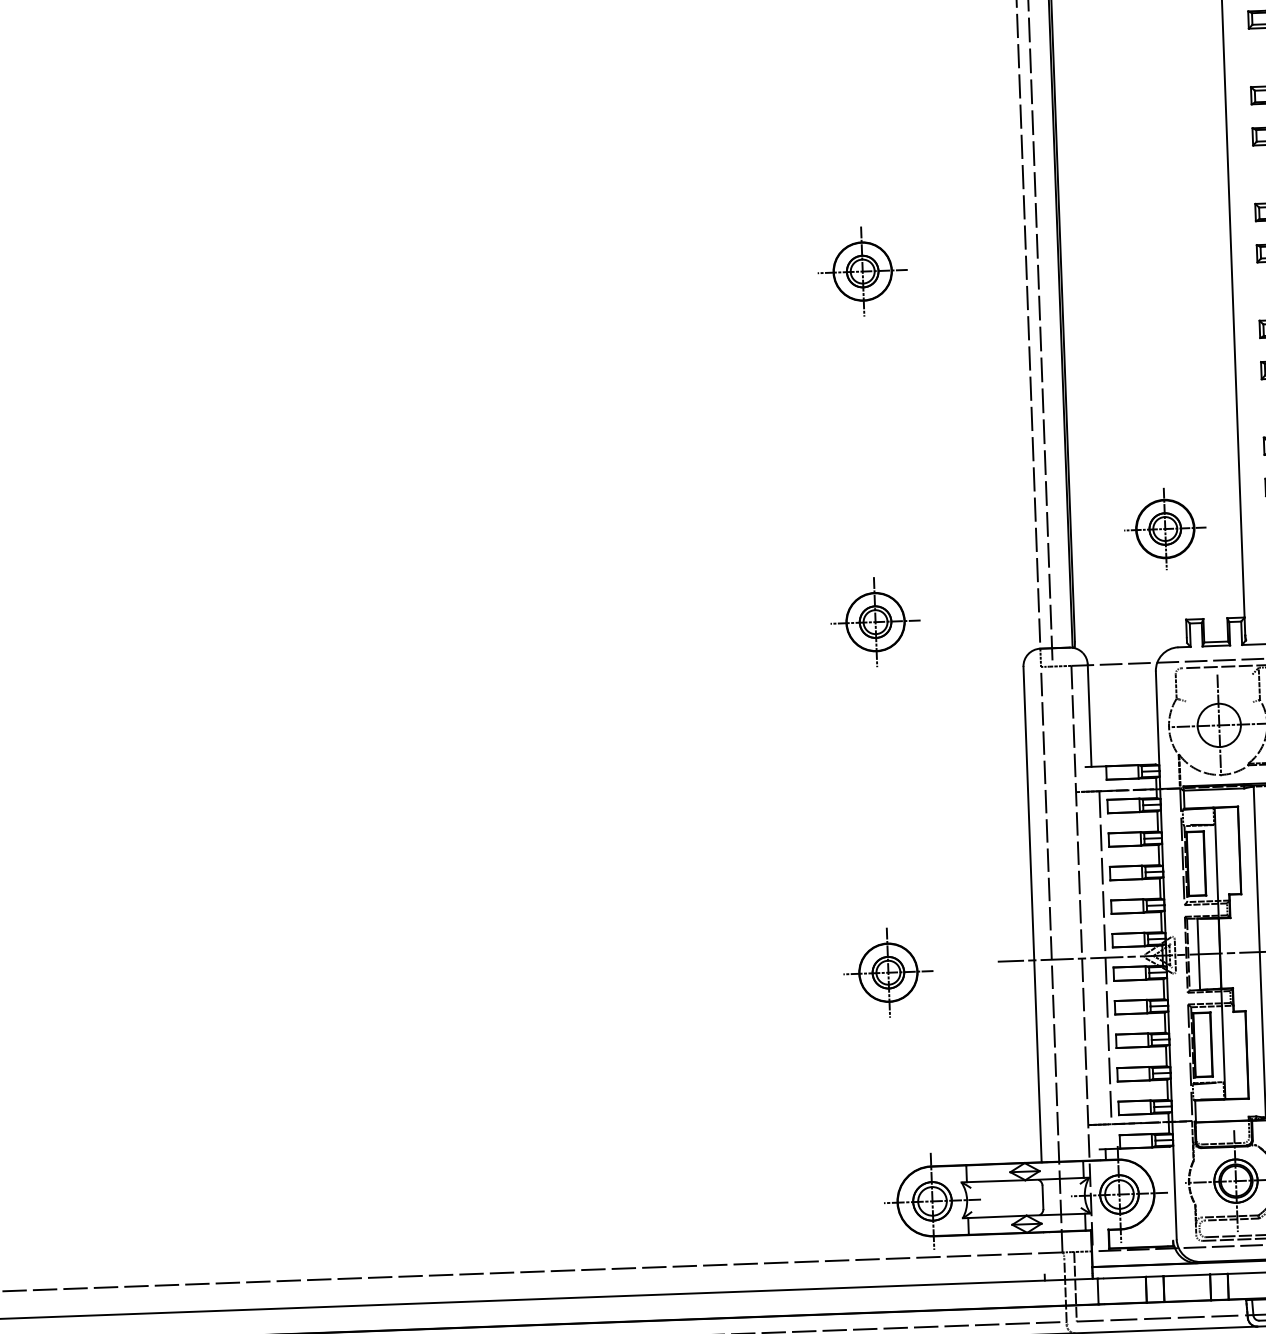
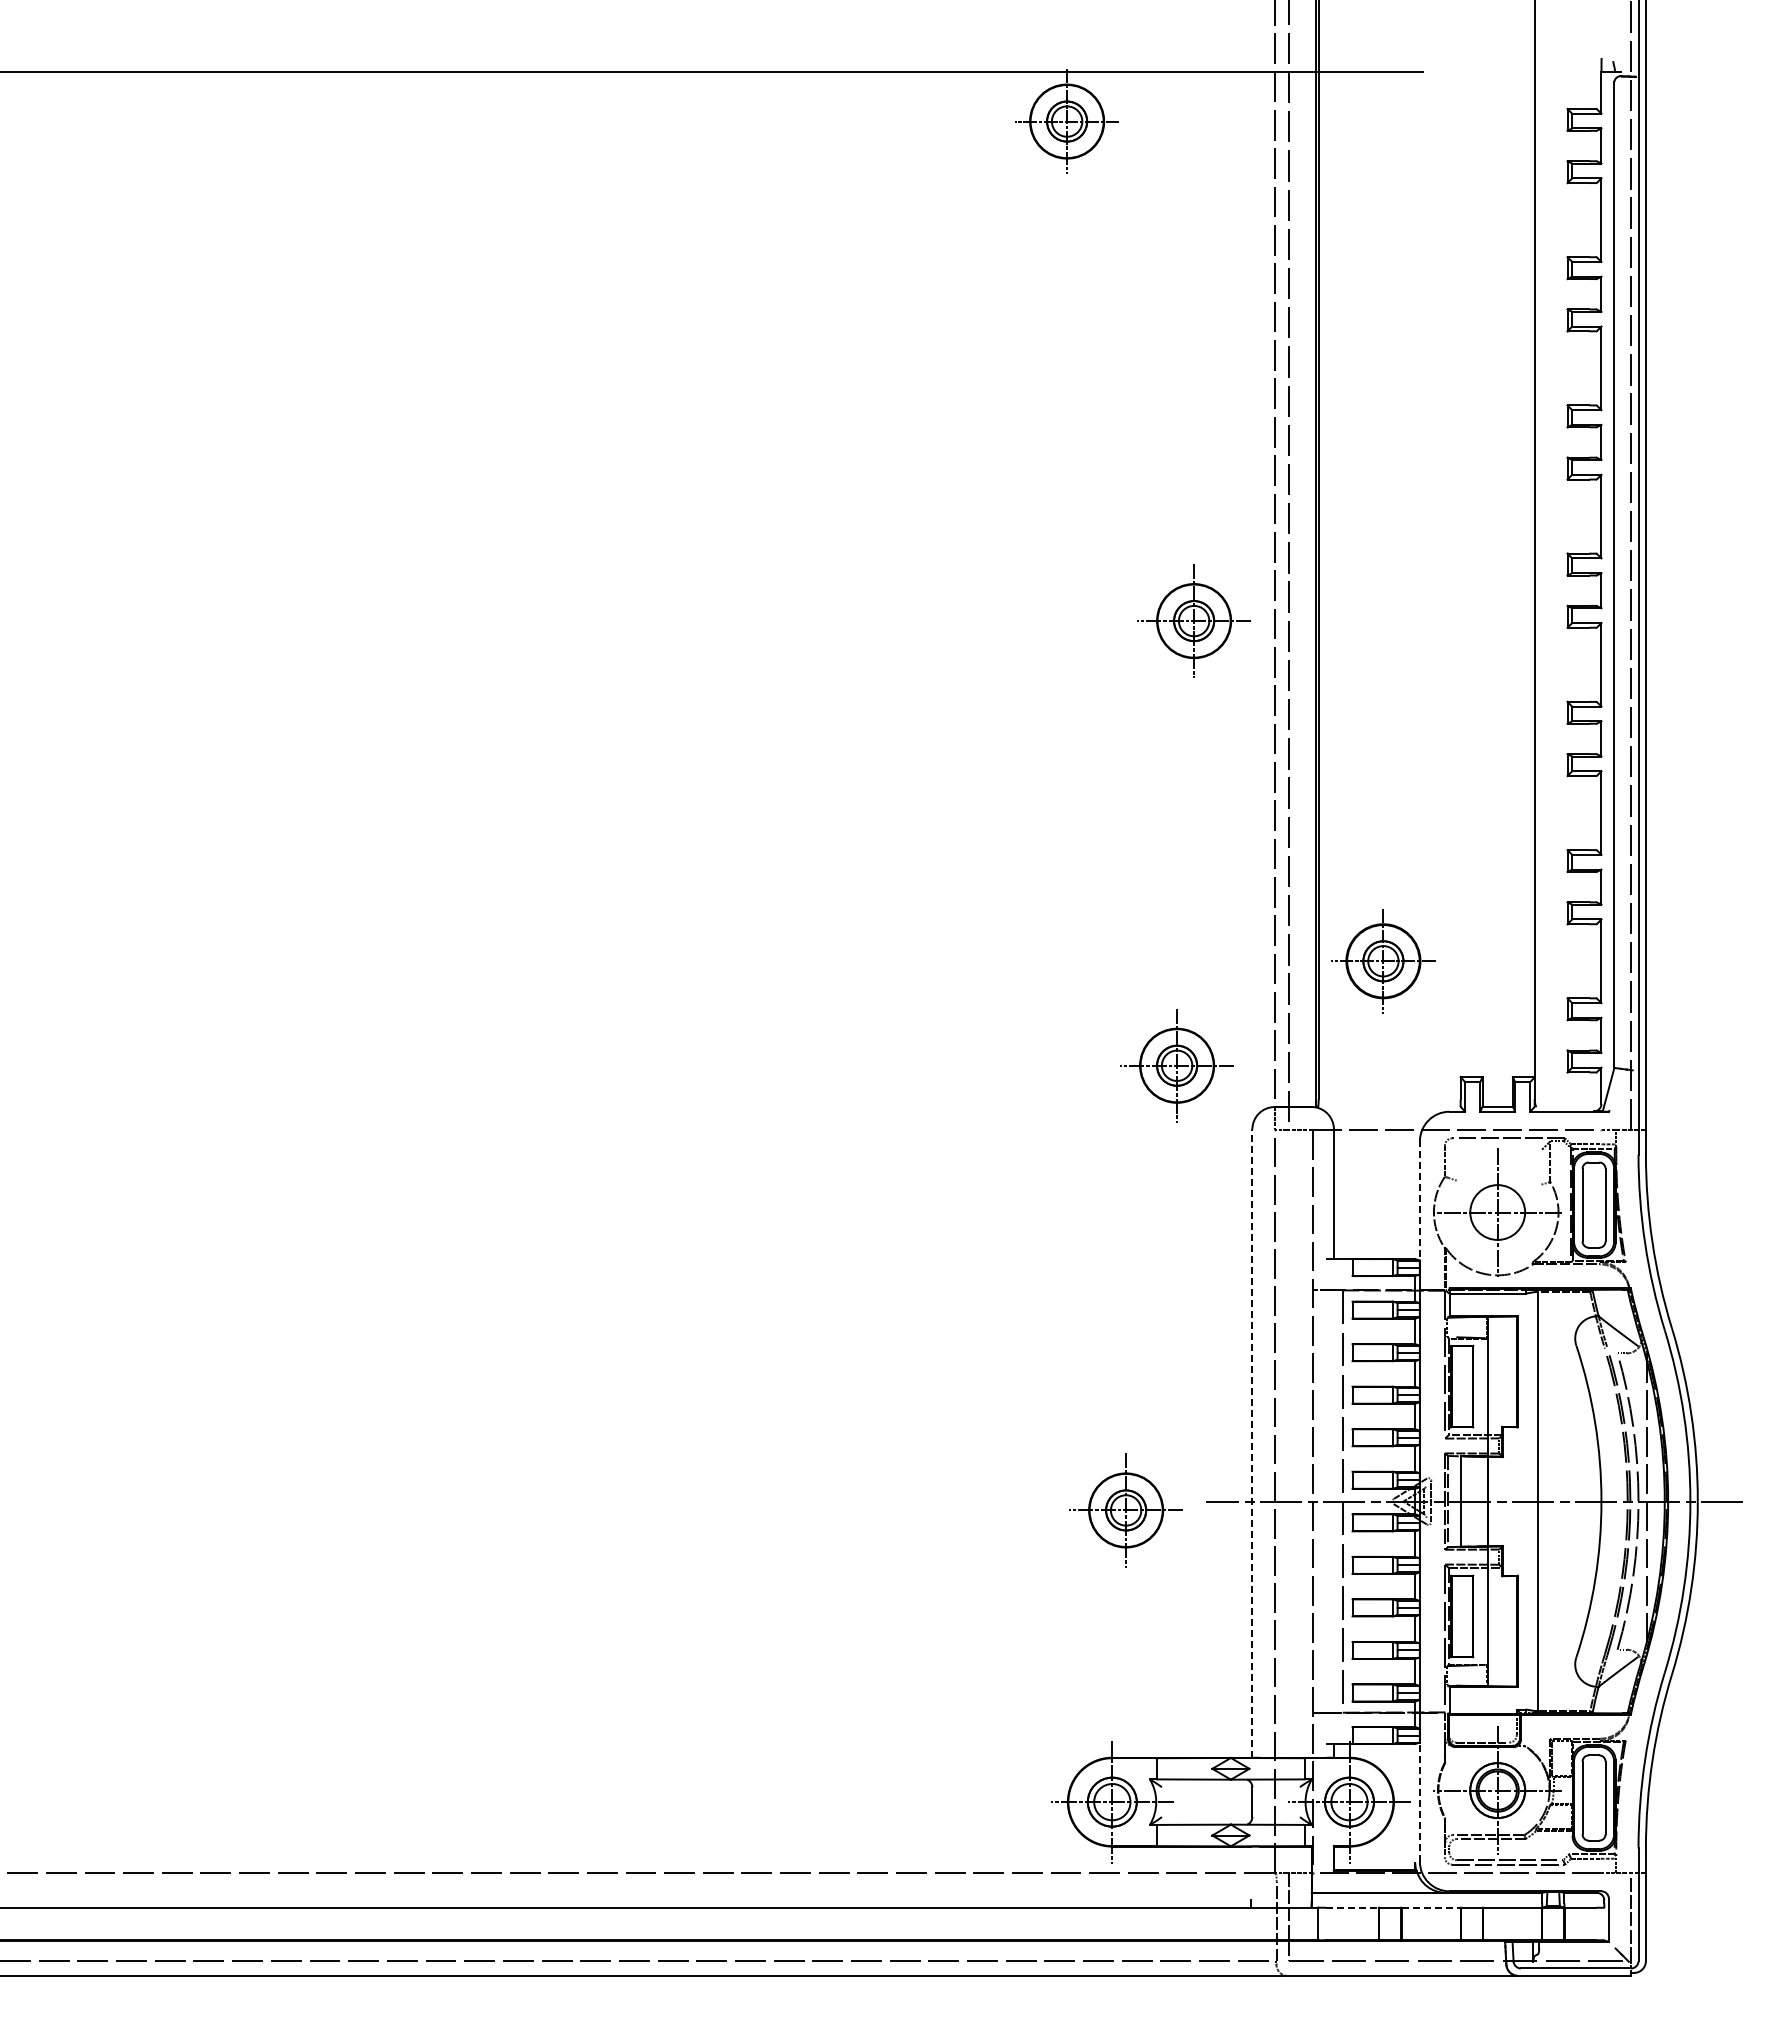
part: (862, 271) -> (1193, 620), moved
part: (1165, 529) -> (1383, 961), moved
part: (875, 621) -> (1176, 1065), moved
line: (1157, 720) -> (1419, 1203), solid -> dashed
line: (1032, 913) -> (1252, 1442), solid -> dashed
part: (887, 972) -> (1125, 1510), moved
line: (1174, 1189) -> (1419, 1798), solid -> dashed
line: (1187, 1275) -> (1431, 1907), solid -> dashed
line: (1125, 1277) -> (1353, 1907), solid -> dashed

